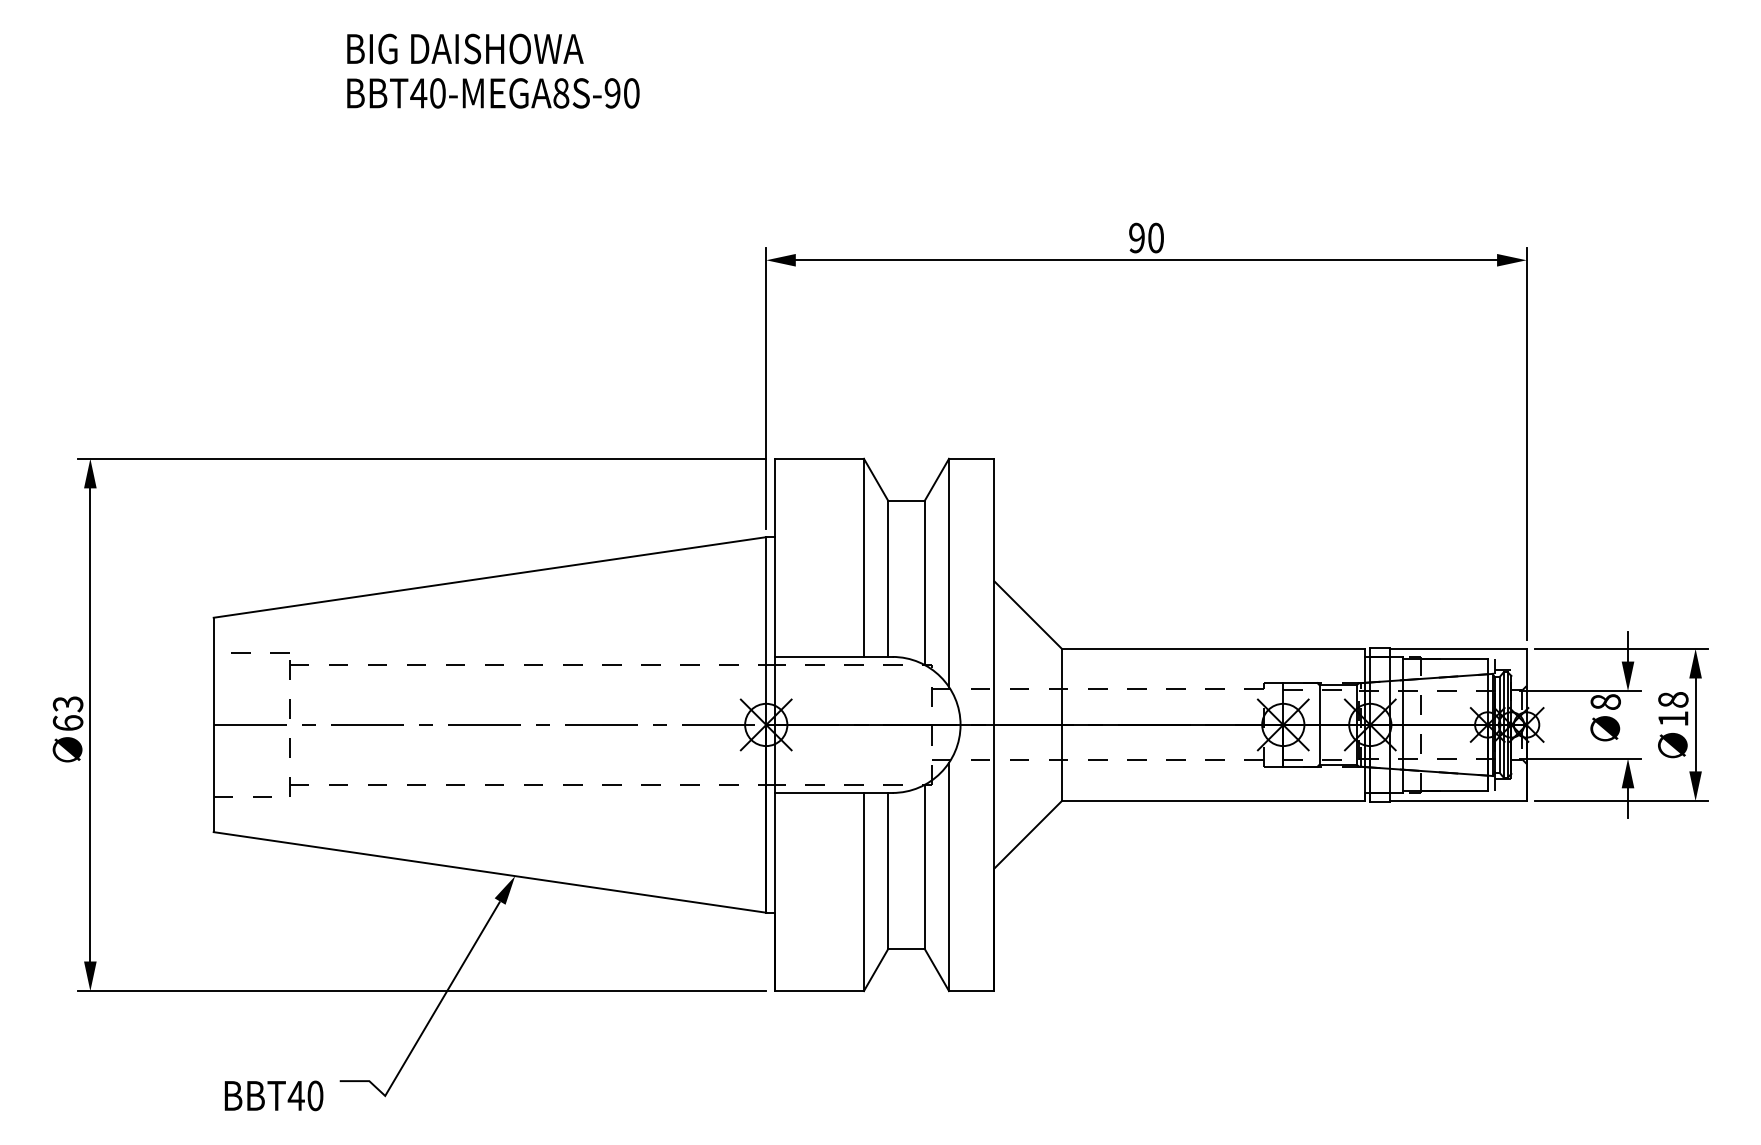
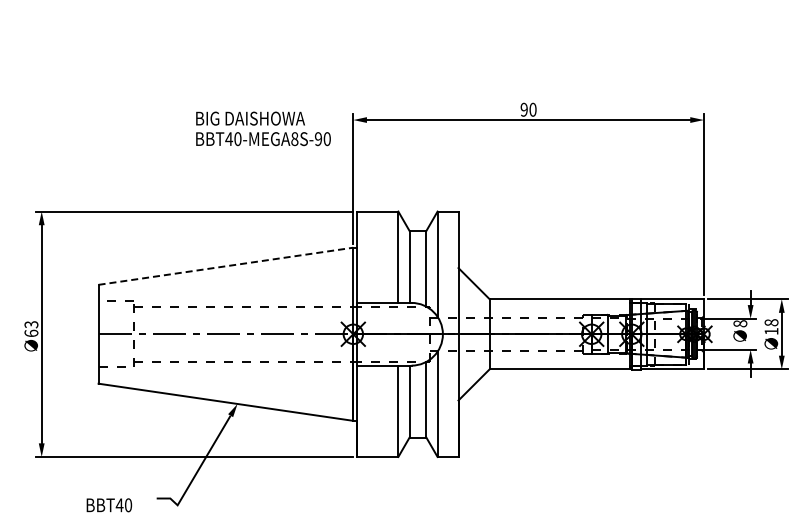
text: (493, 70) -> (263, 128), moved
line: (488, 577) -> (225, 266), solid -> dashed
text: (274, 1096) -> (109, 505), moved

